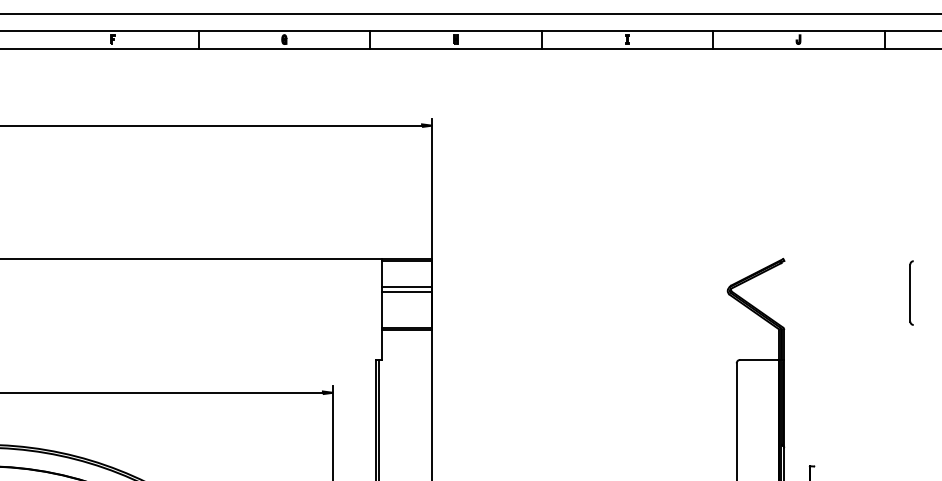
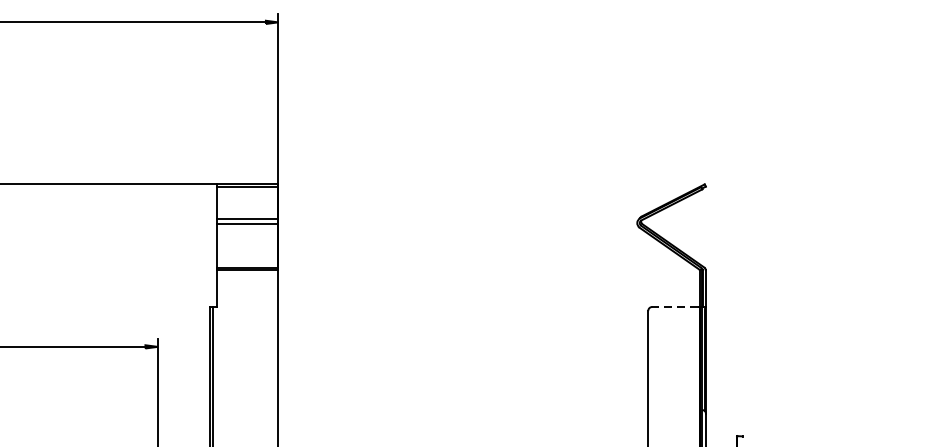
part: (911, 292) -> (860, 225), removed
line: (758, 359) -> (674, 306), solid -> dashed

